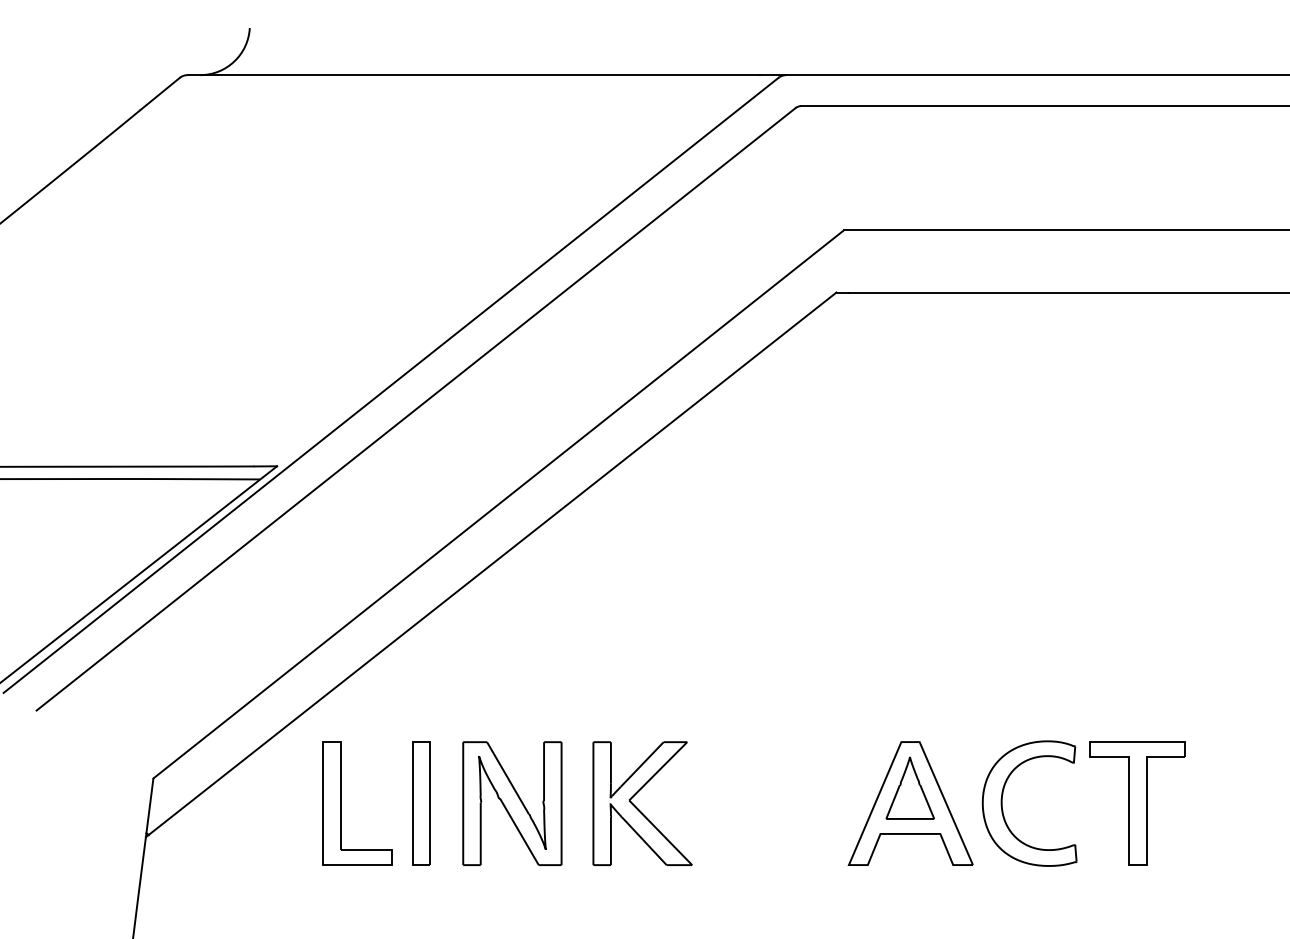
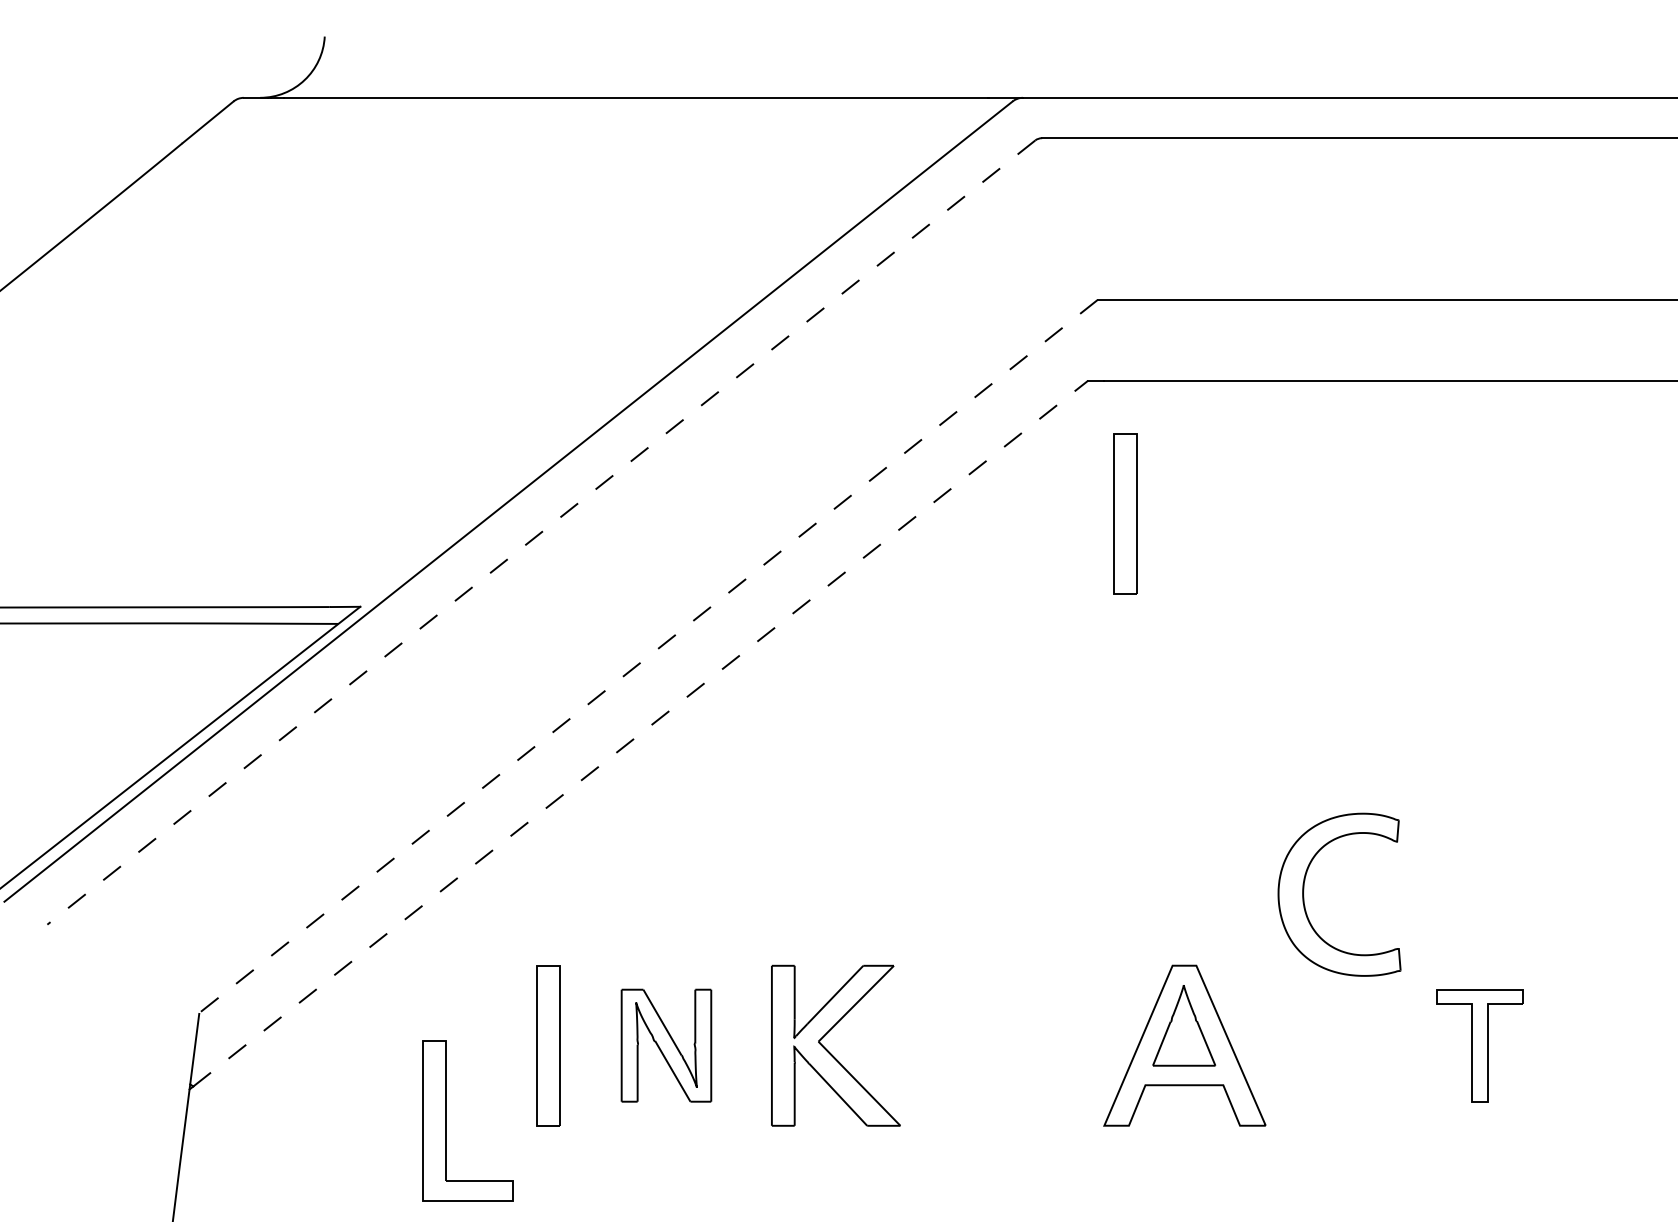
part: (865, 394) -> (1125, 513), added
line: (416, 409) -> (541, 532), solid -> dashed
line: (498, 504) -> (648, 656), solid -> dashed
line: (492, 563) -> (640, 733), solid -> dashed
part: (341, 803) -> (446, 1120), moved
part: (512, 803) -> (666, 1045), size x0.7
part: (1137, 803) -> (1479, 1045), size x0.7
part: (1002, 804) -> (1304, 896), moved

